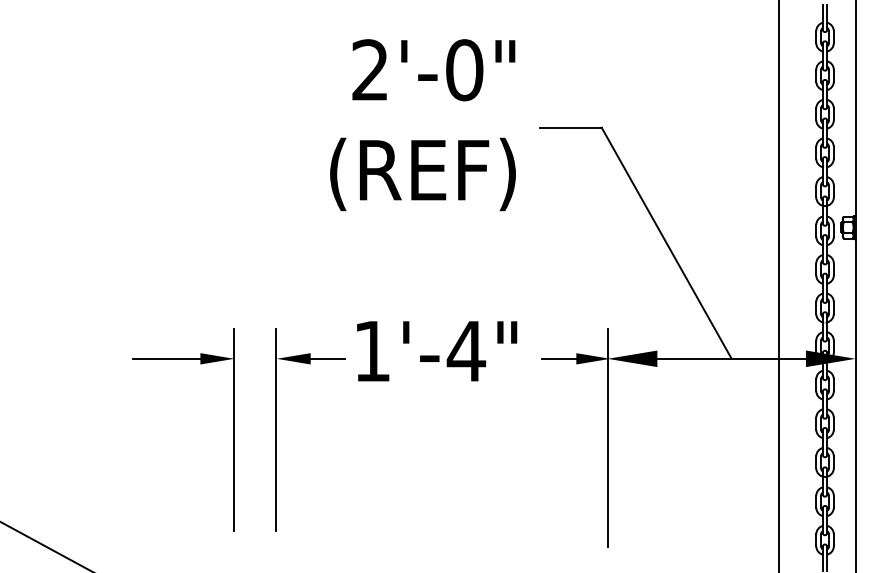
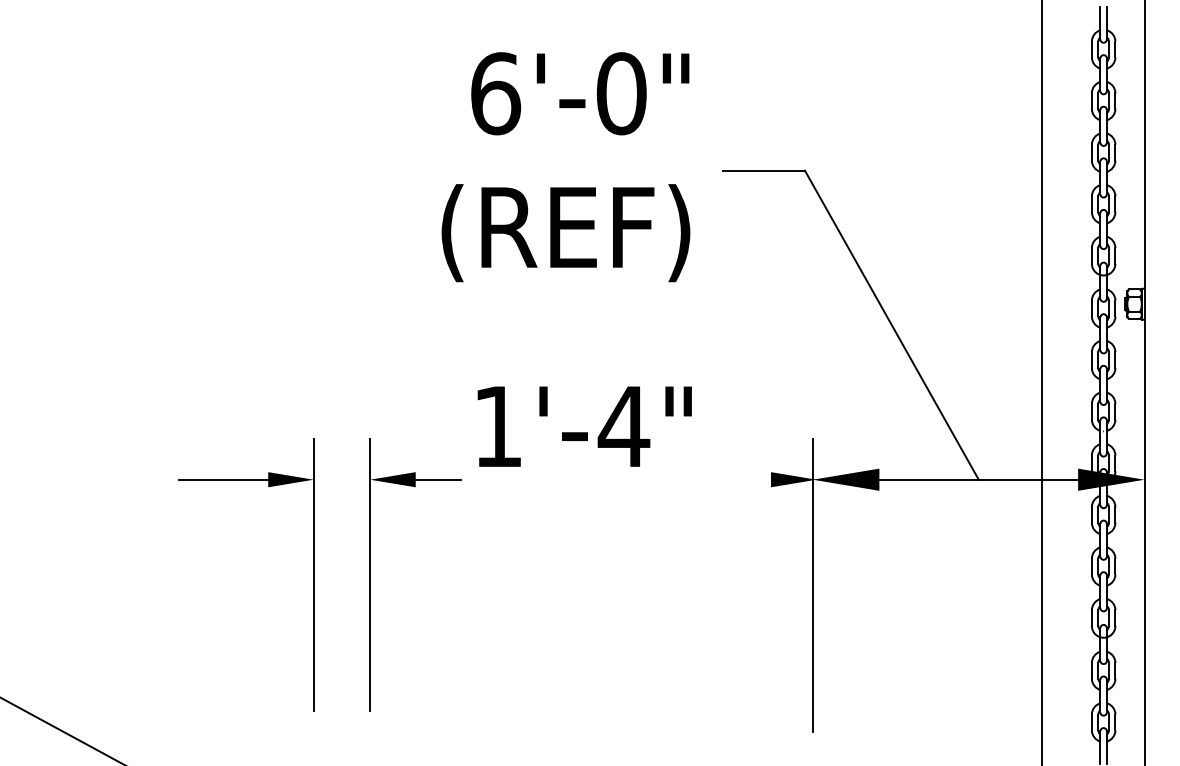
text: (371, 70) -> (496, 93), 2'-0" -> 6'-0"
text: (436, 351) -> (584, 426), moved
line: (559, 358) -> (748, 479), removed

